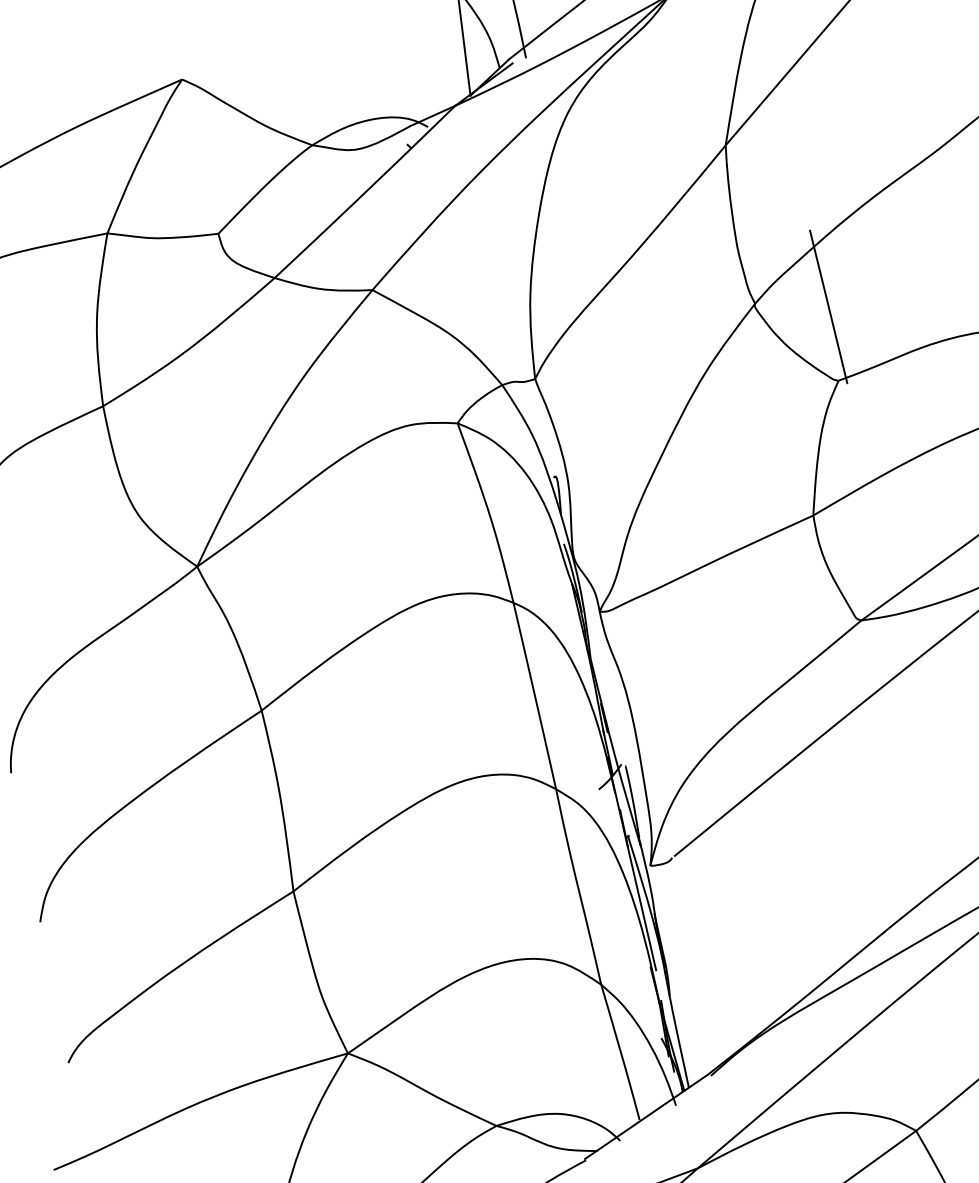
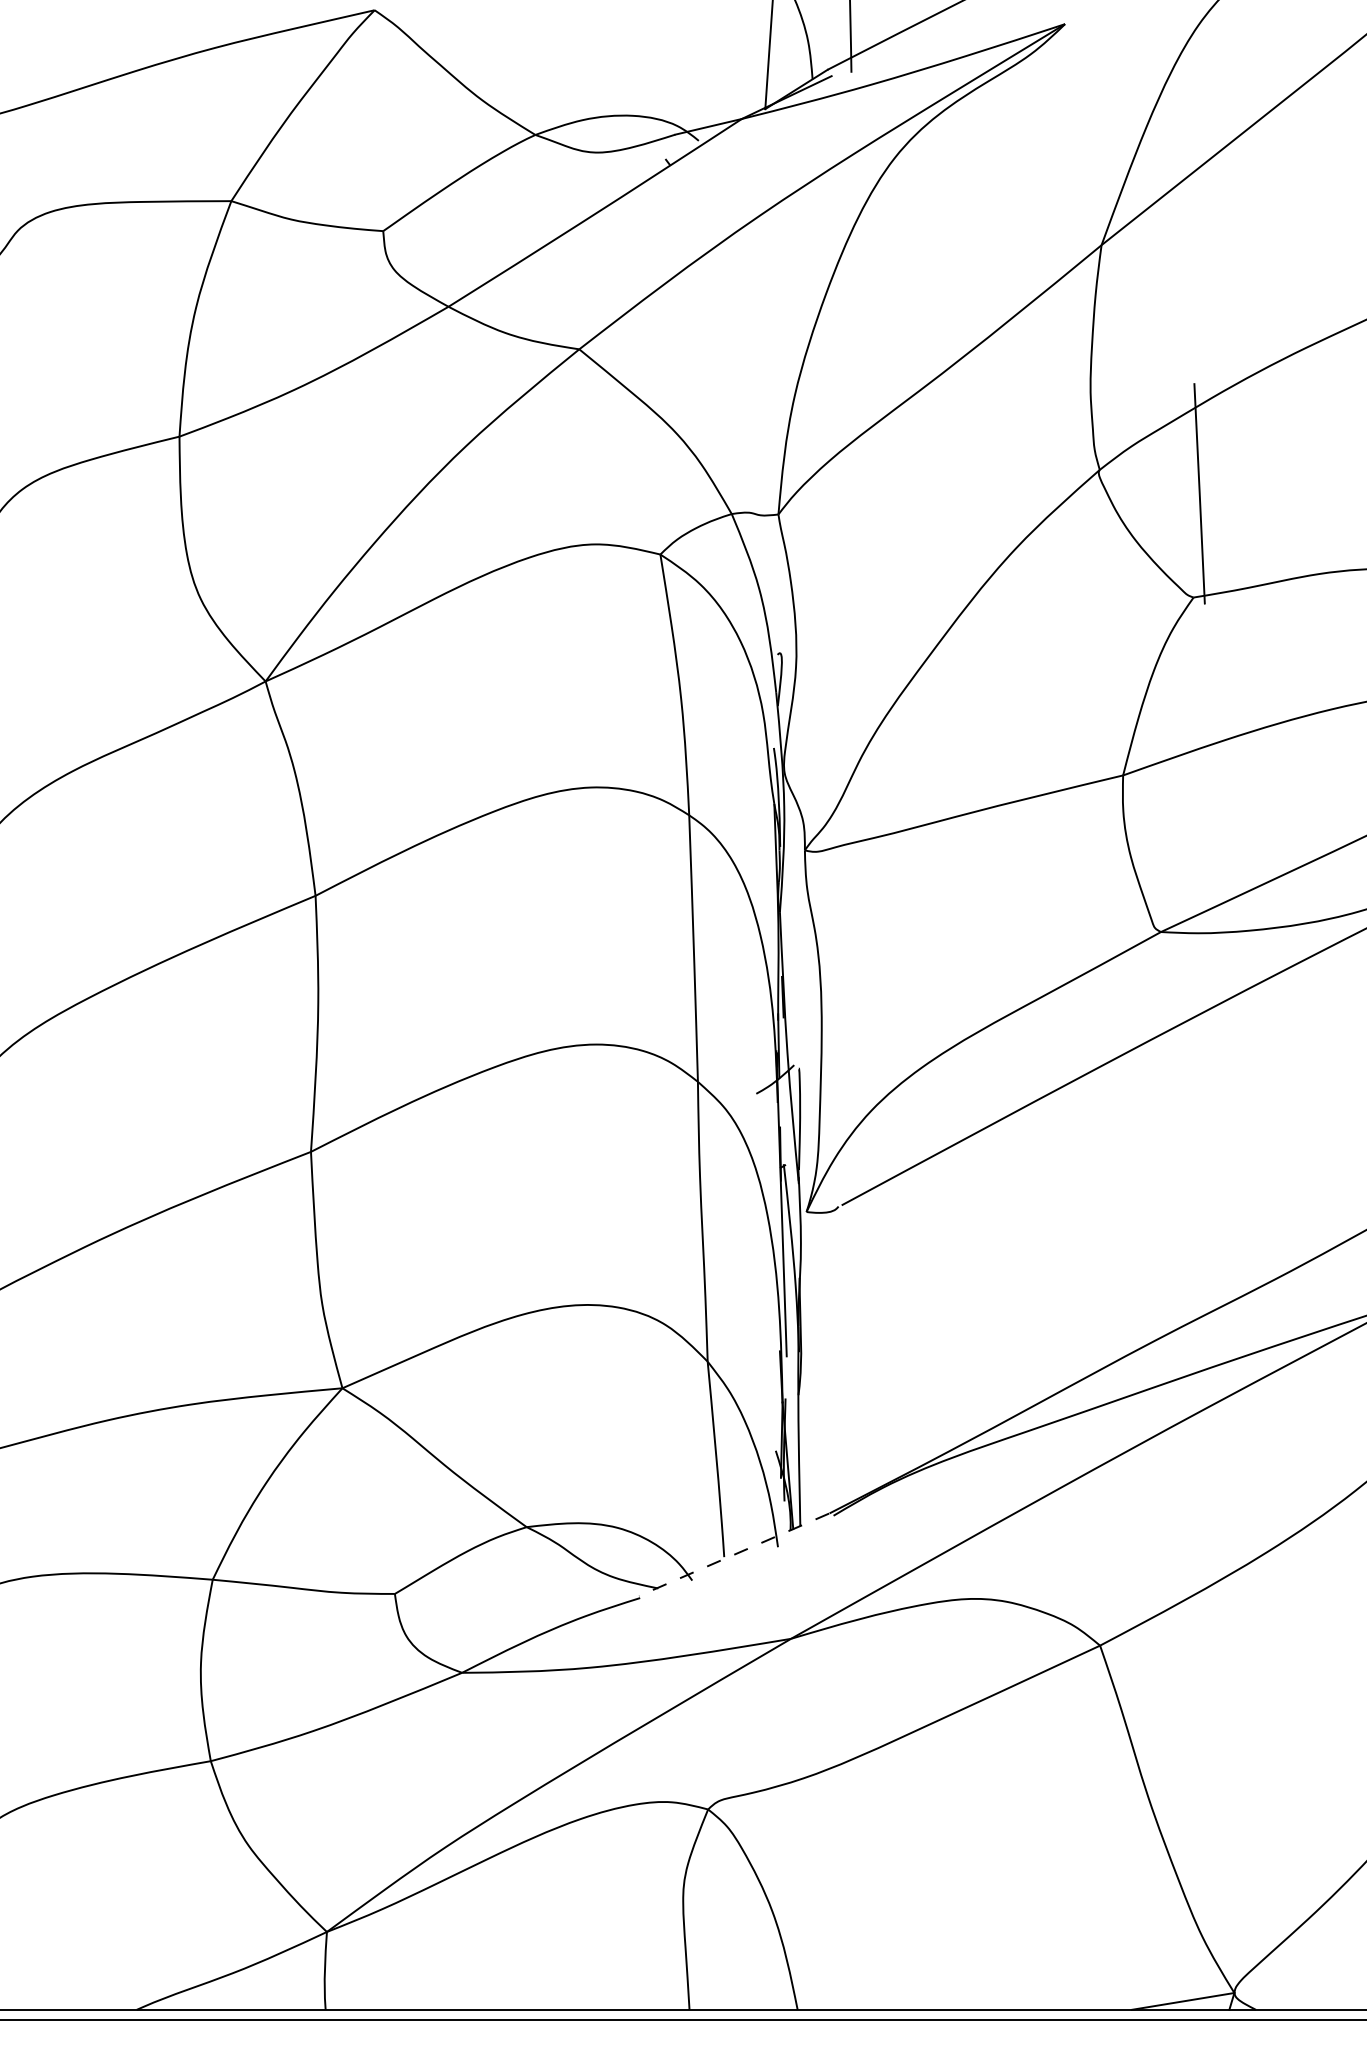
line: (646, 1116) -> (734, 1554), solid -> dashed

